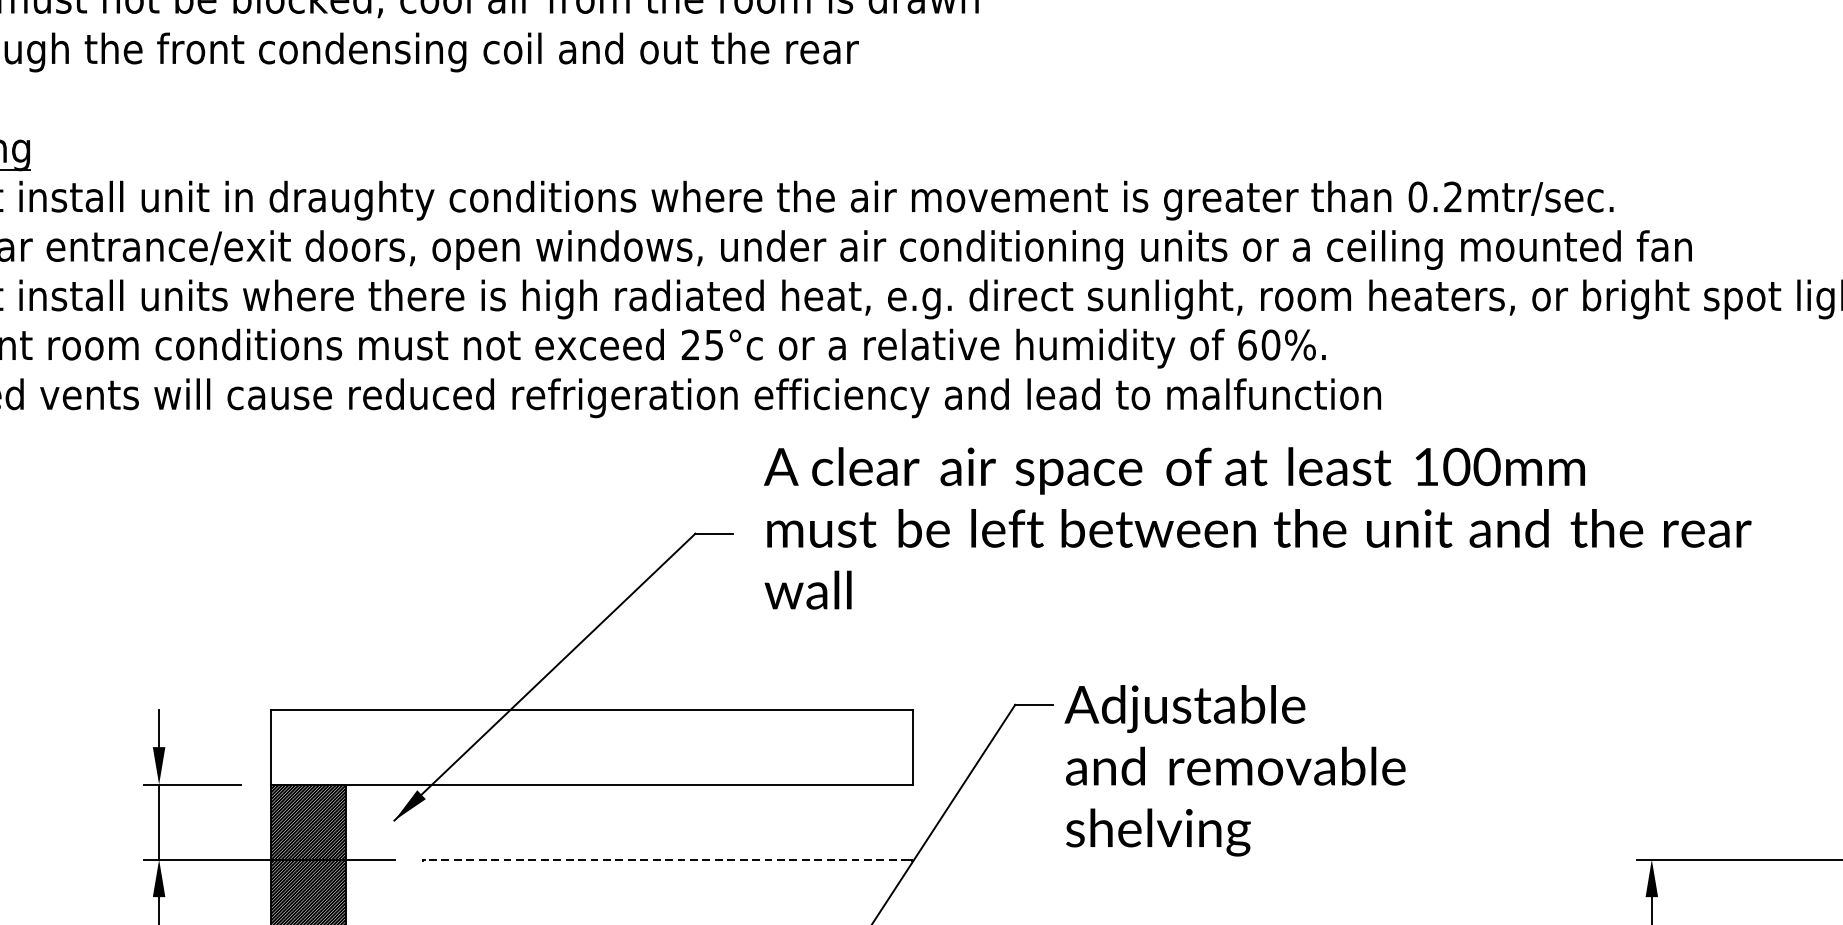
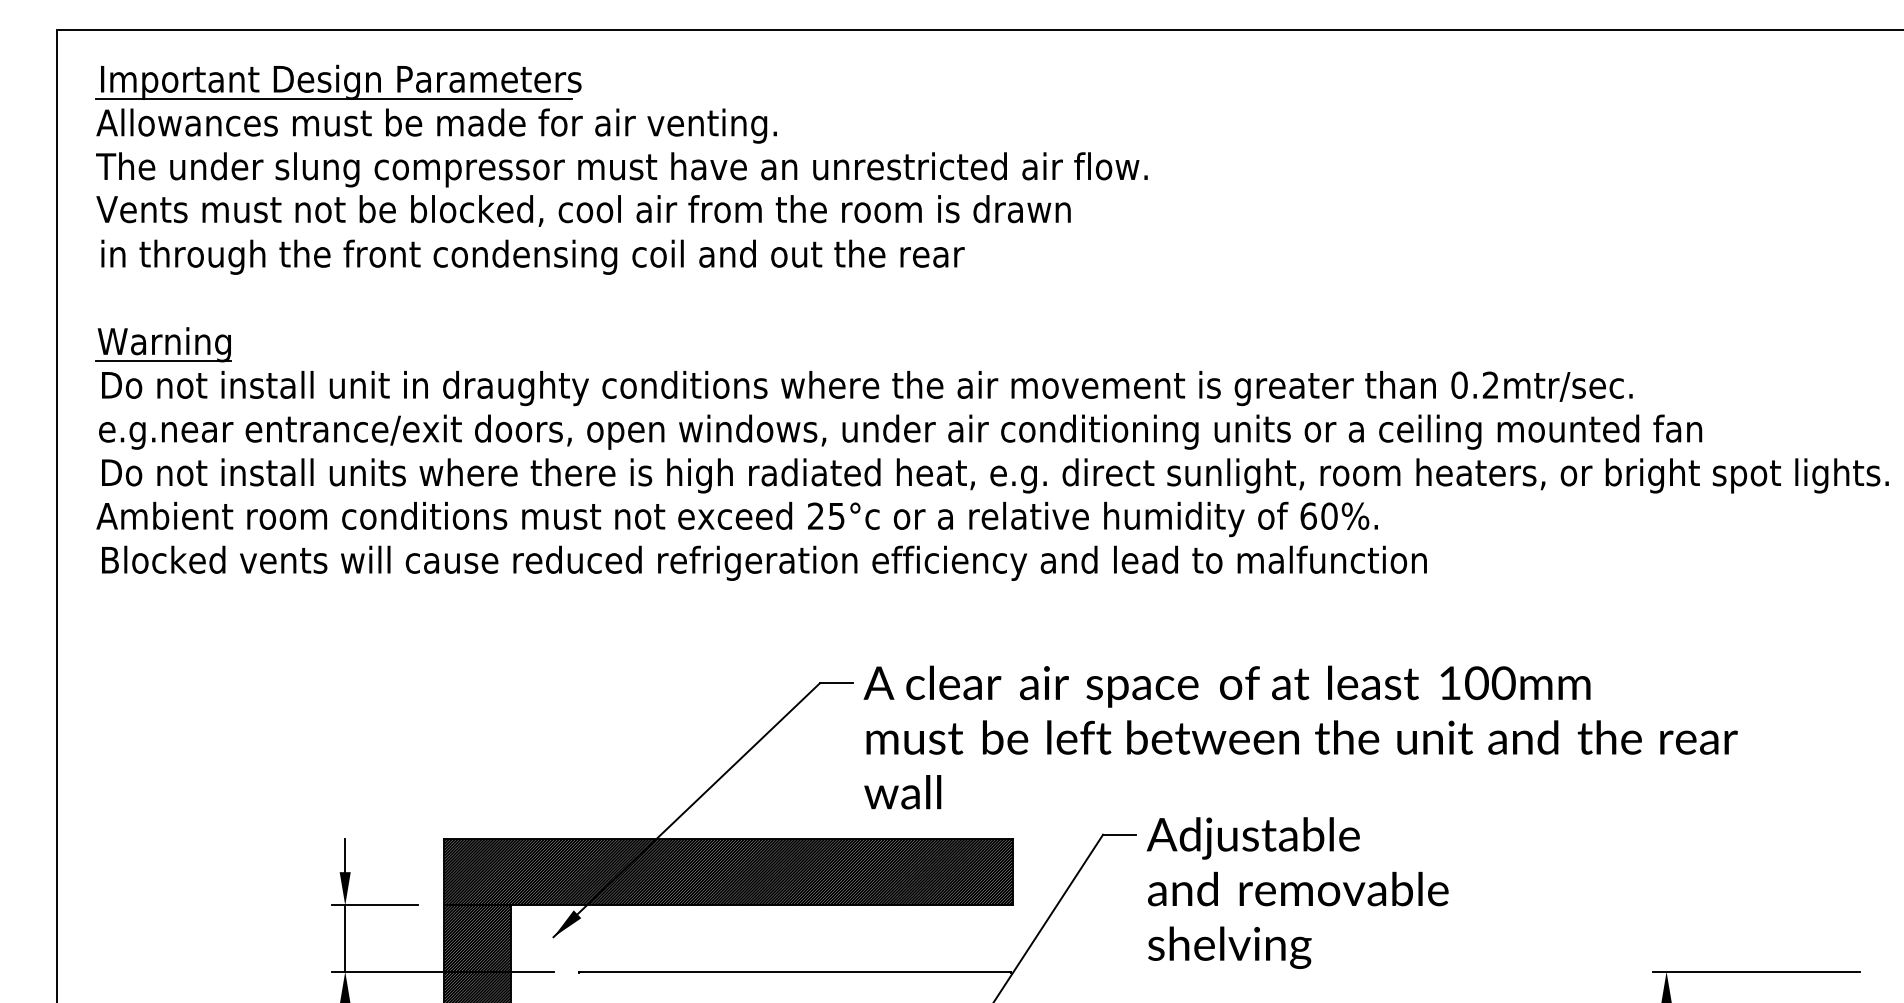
text: (1257, 528) -> (1300, 737), moved
hatch: (592, 746) -> (728, 871), added
line: (666, 859) -> (794, 971), dashed -> solid

